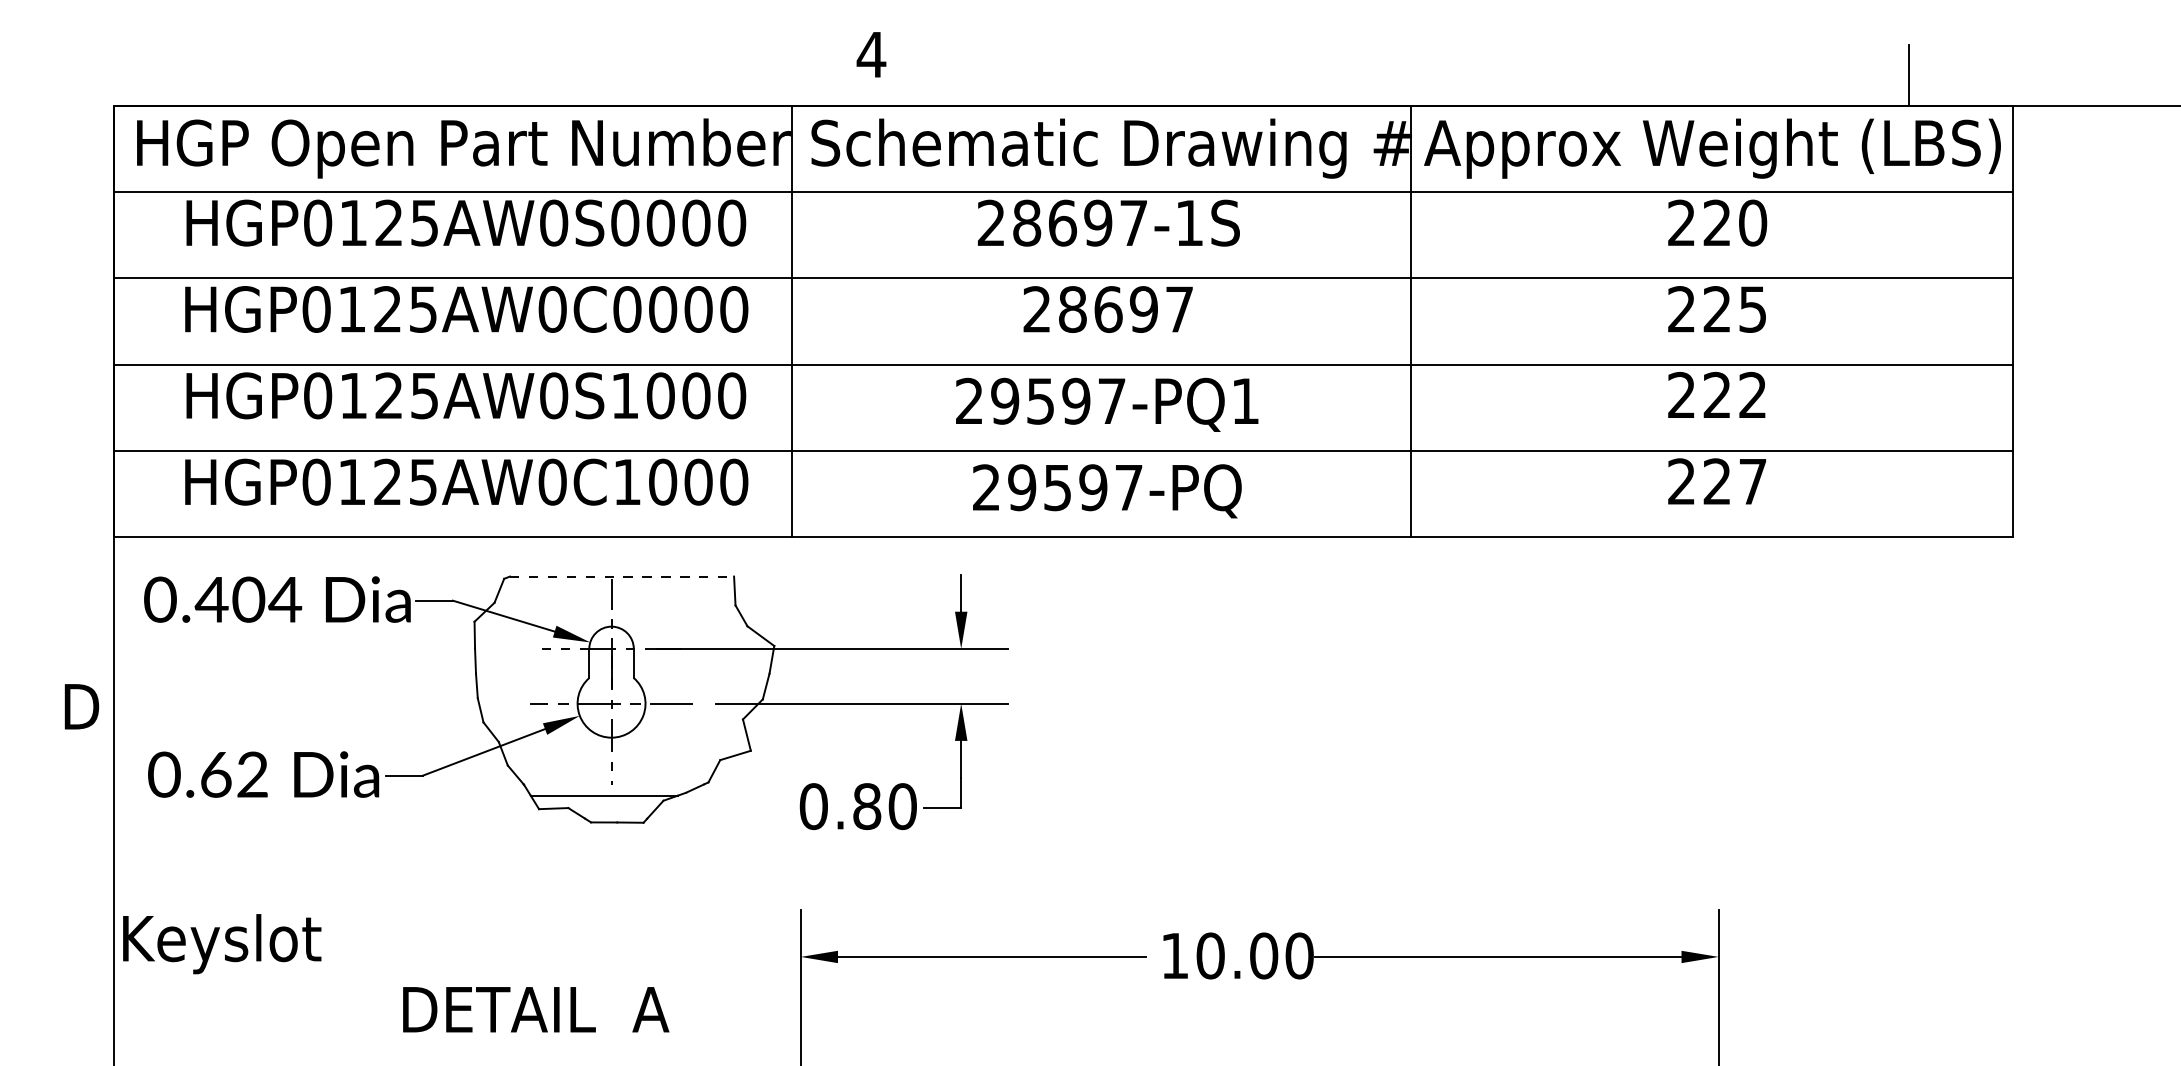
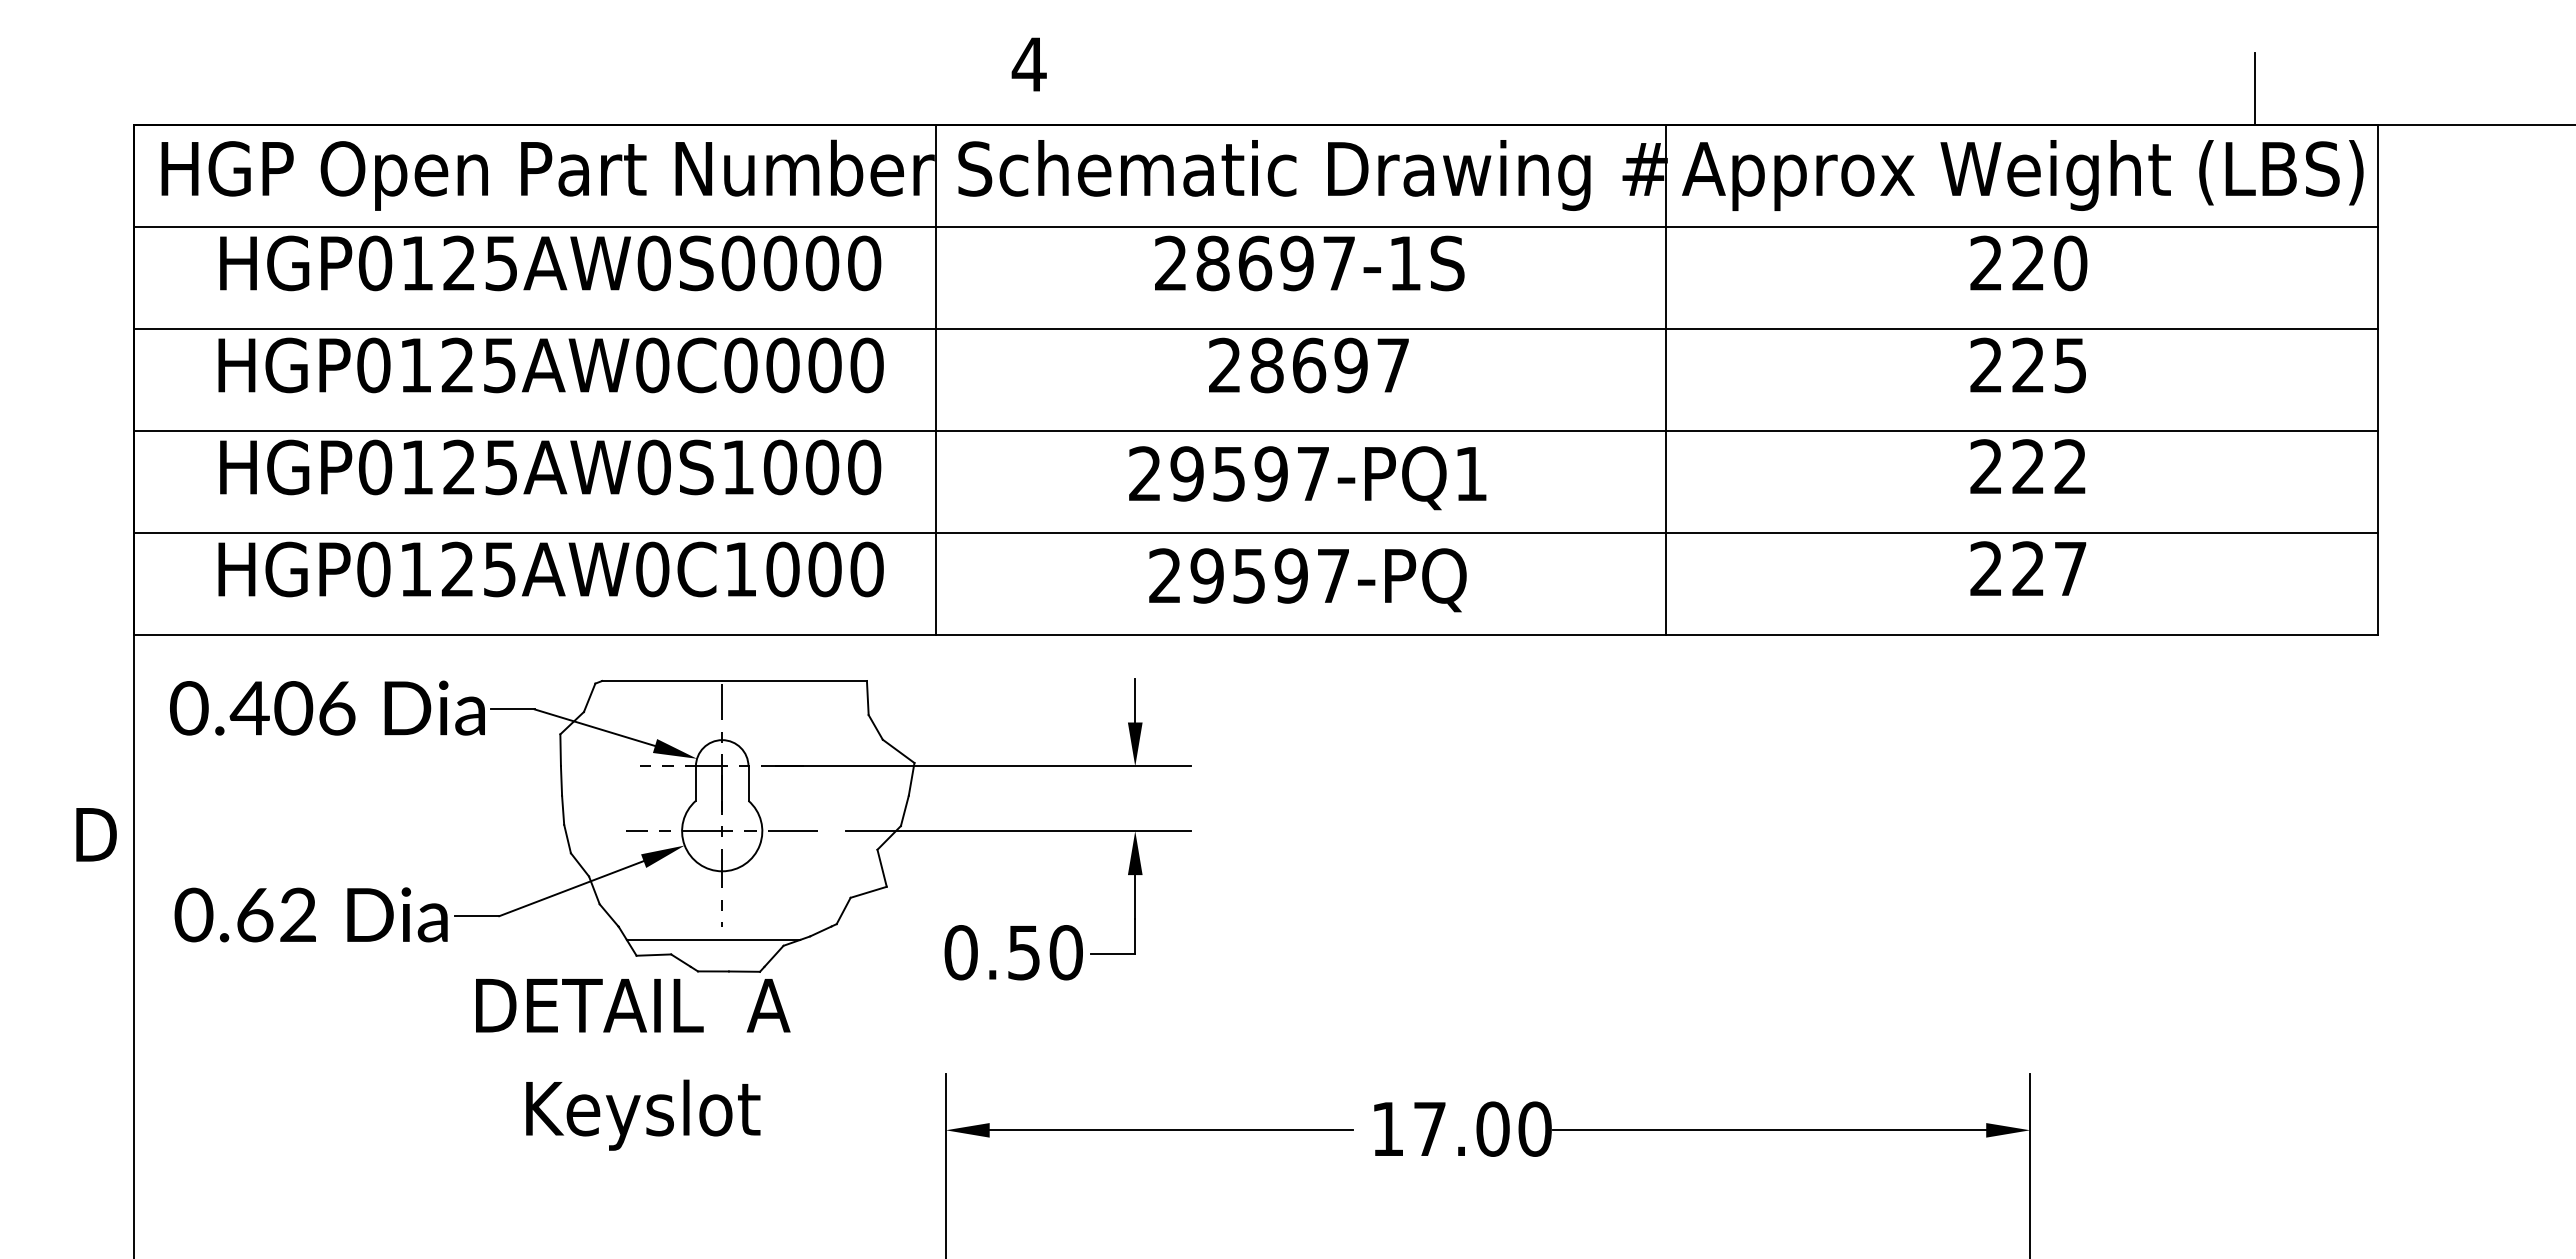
line: (622, 576) -> (735, 680), dashed -> solid
text: (285, 599) -> (336, 708), 0.404 -> 0.406
text: (866, 806) -> (1023, 952), 0.80 -> 0.50
text: (222, 943) -> (643, 1114), moved
text: (1210, 955) -> (1429, 1128), 10.00 -> 17.00
text: (536, 1009) -> (633, 1005), moved

